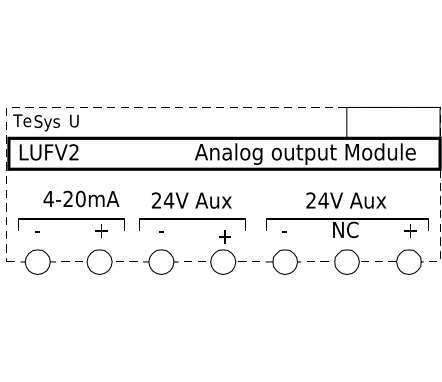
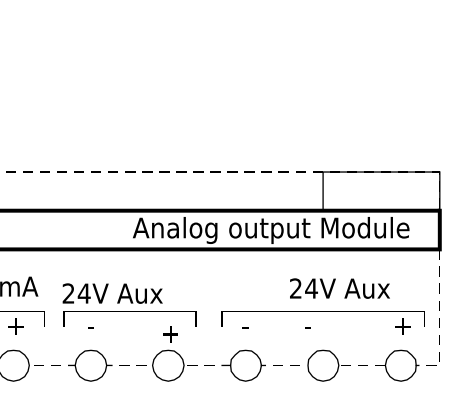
text: (191, 200) -> (112, 293), moved
text: (346, 200) -> (340, 288), moved
text: (345, 229) -> (321, 324), NC -> -

